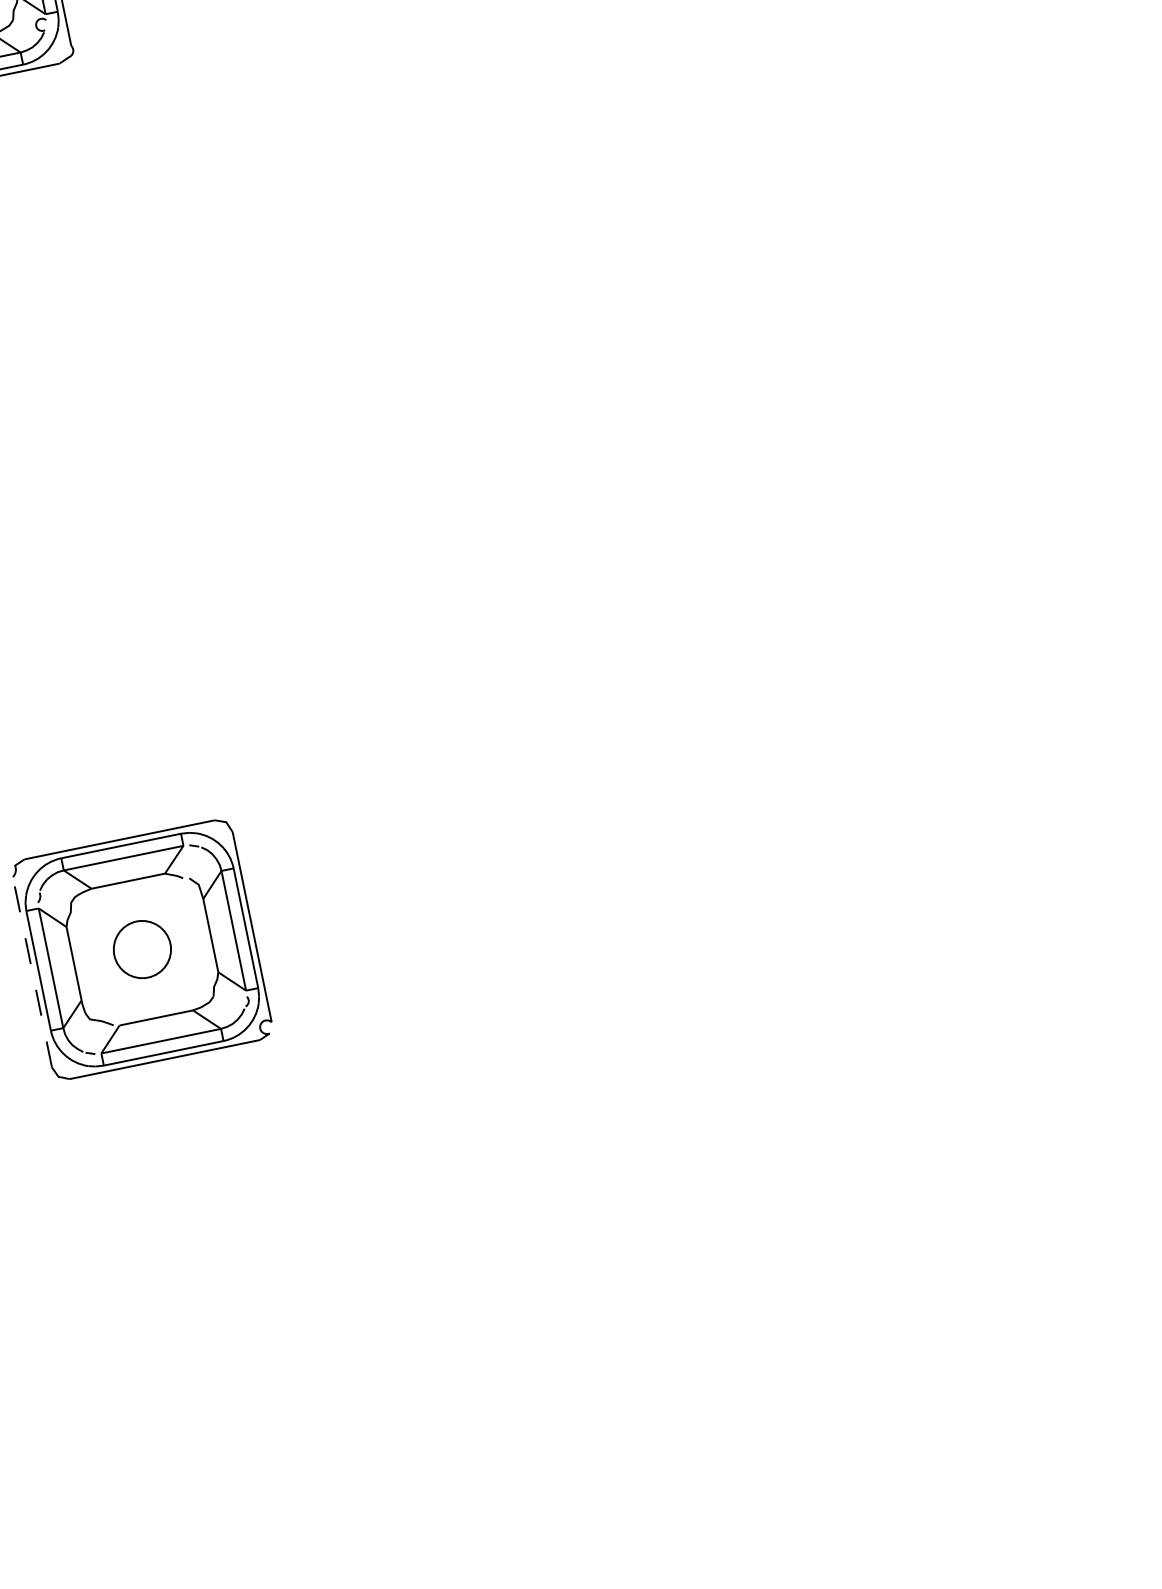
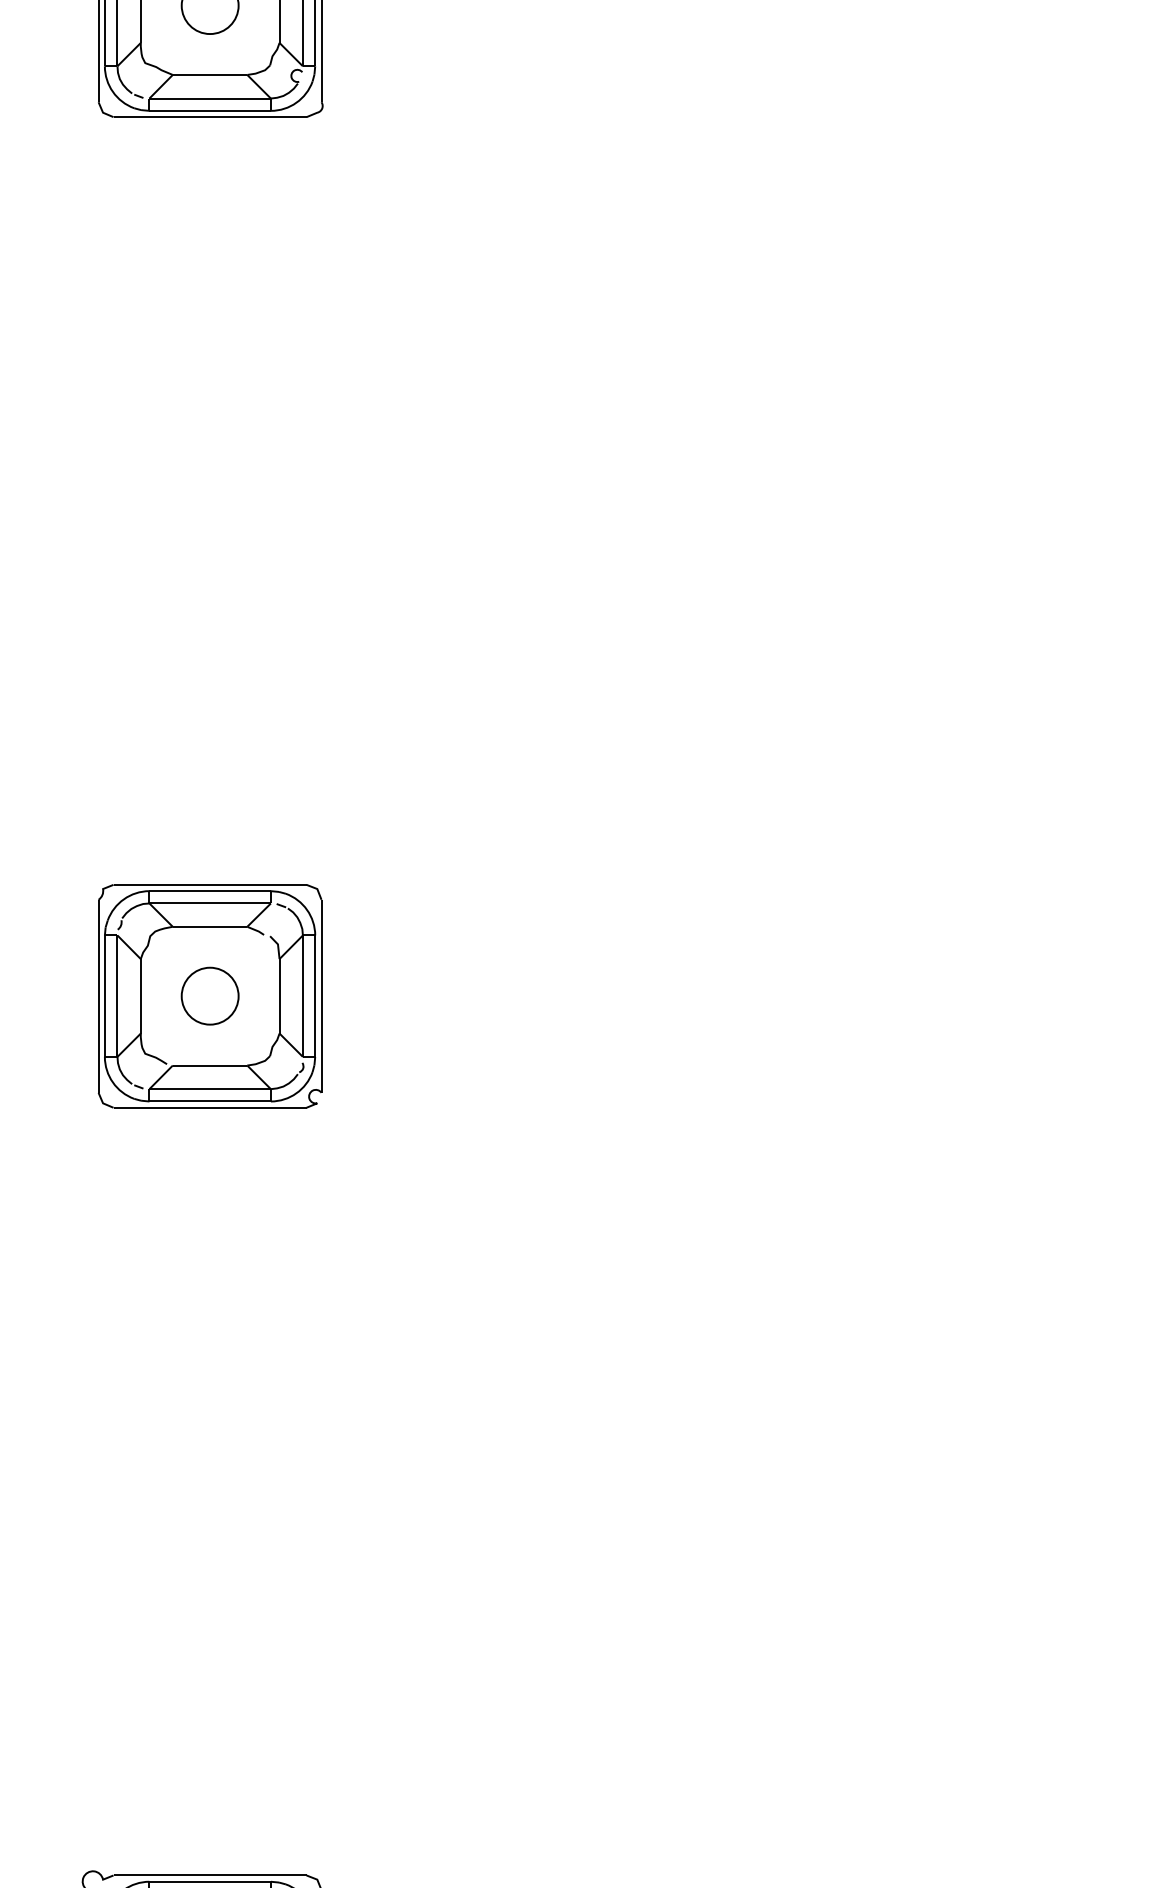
line: (32, 972) -> (98, 996), dashed -> solid

